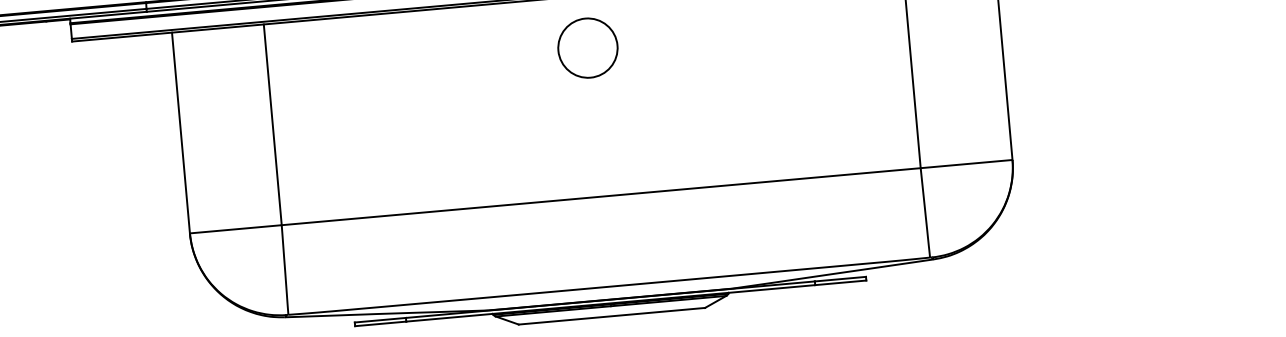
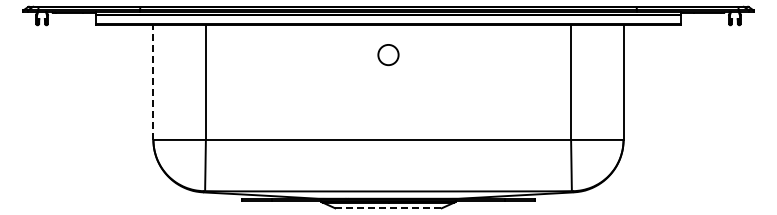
circle: (587, 47) -> (388, 54), size x0.6
line: (181, 132) -> (153, 82), solid -> dashed
line: (613, 316) -> (389, 208), solid -> dashed

